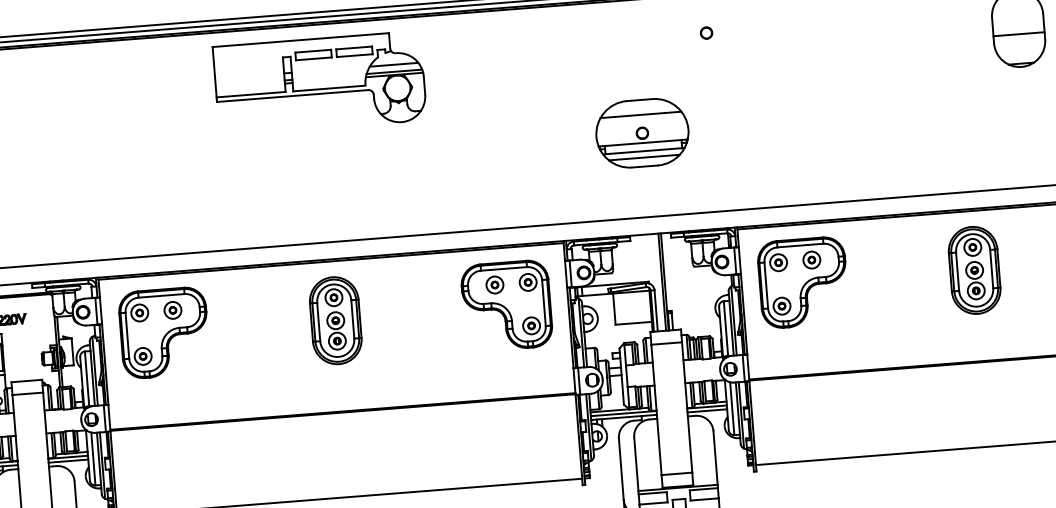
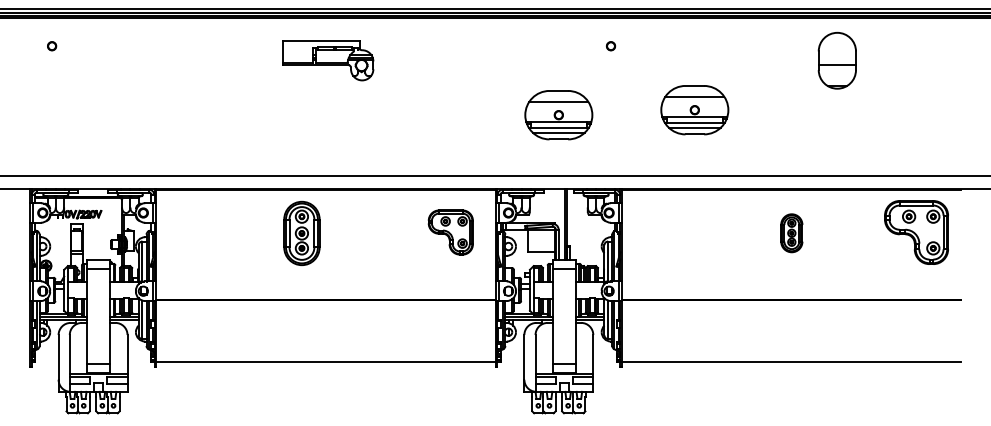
part: (319, 83) -> (327, 60), size x0.6
part: (828, 112) -> (694, 110), added
part: (974, 269) -> (791, 232), size x0.6
part: (802, 282) -> (666, 232), removed
part: (506, 305) -> (450, 232), size x0.7
part: (335, 319) -> (301, 232), moved
part: (163, 332) -> (200, 232), removed

